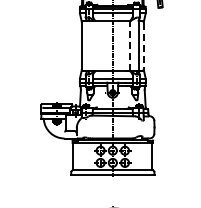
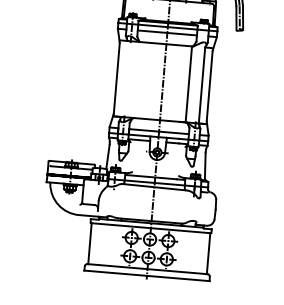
line: (129, 45) -> (188, 83), dashed -> solid
line: (143, 46) -> (209, 86), dashed -> solid

